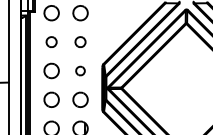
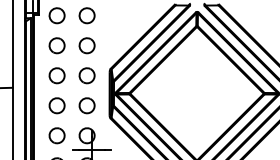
part: (51, 41) -> (56, 45), size x1.43
part: (79, 41) -> (86, 45), size x1.43
part: (79, 70) -> (86, 75), size x1.67

